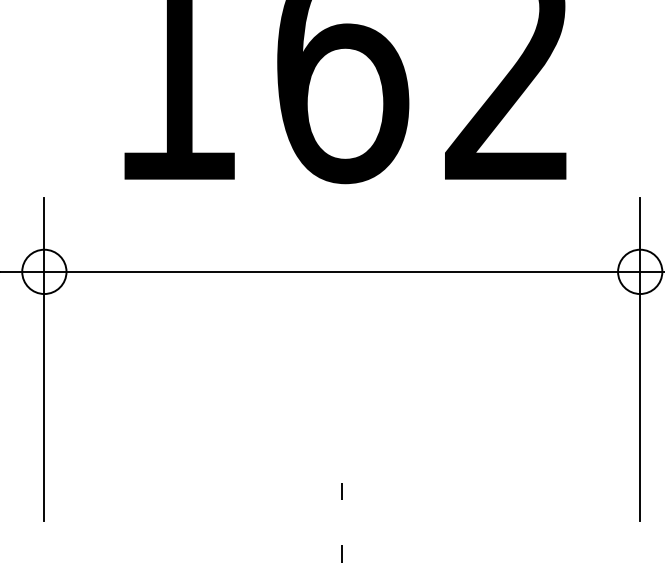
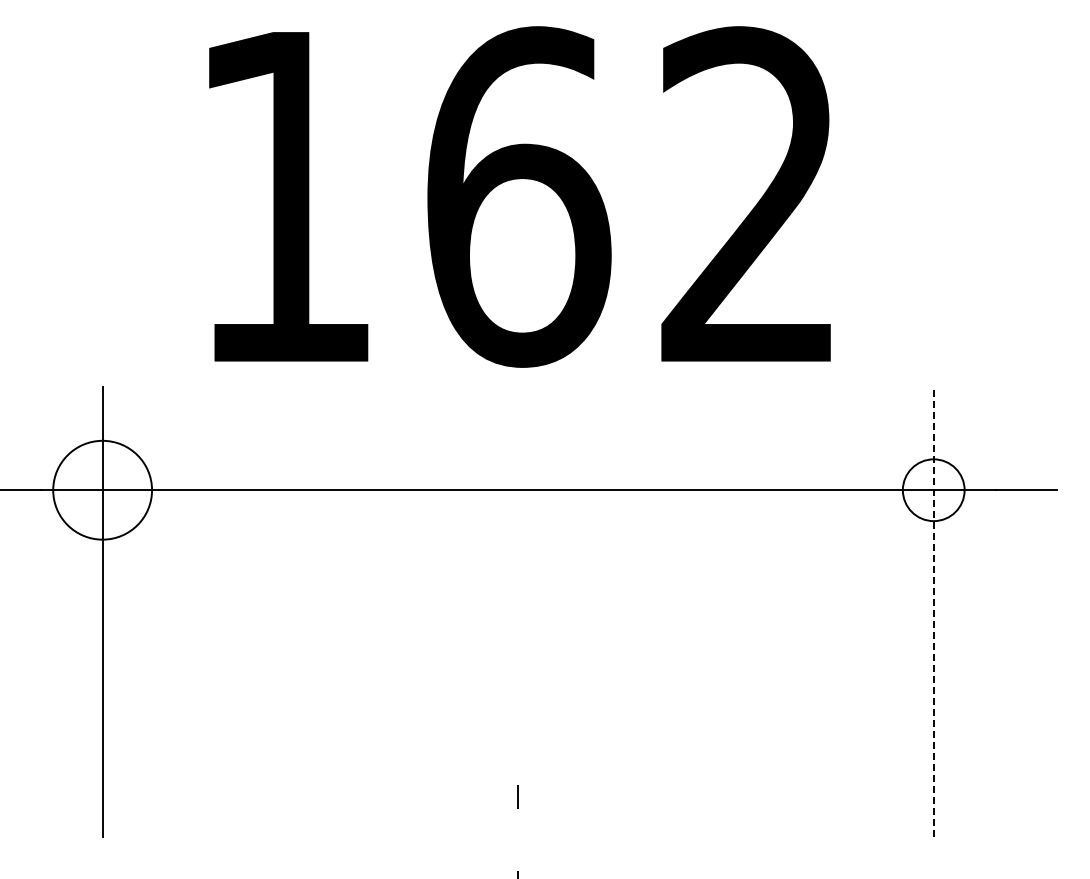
circle: (44, 272) -> (102, 490), size x1.6
line: (640, 358) -> (933, 611), solid -> dashed

